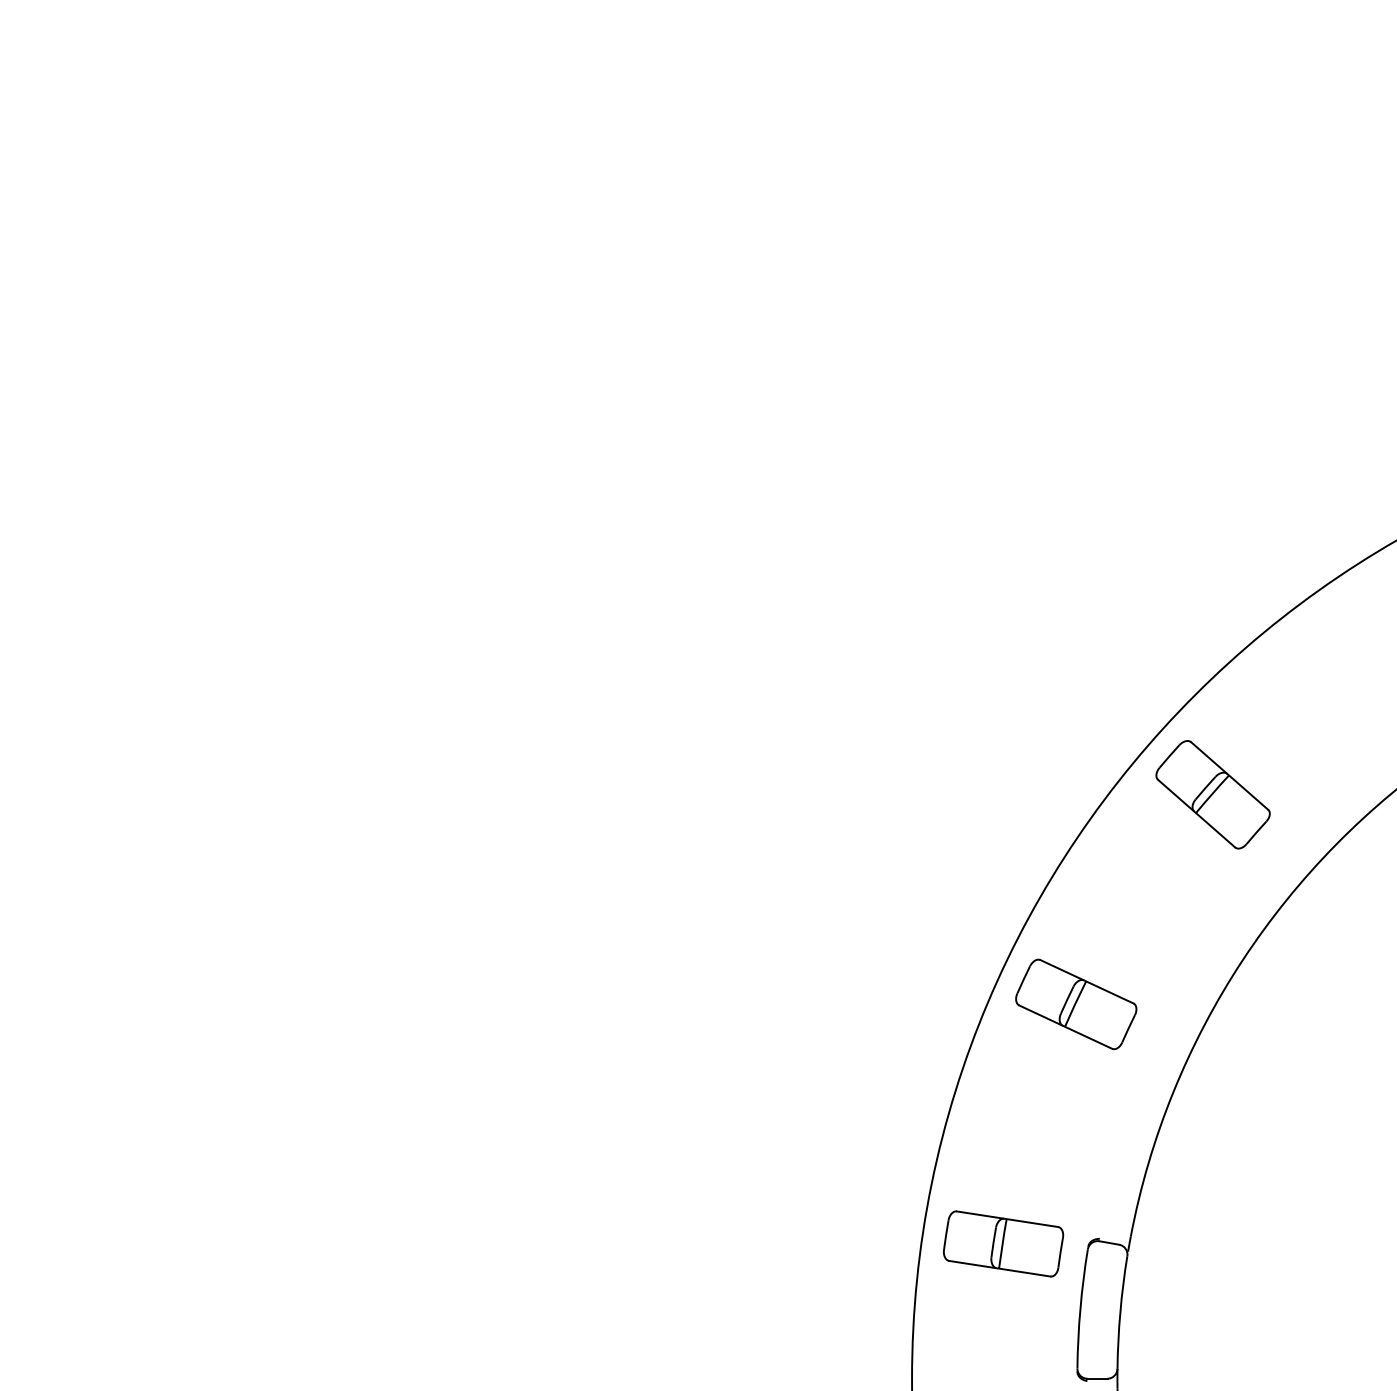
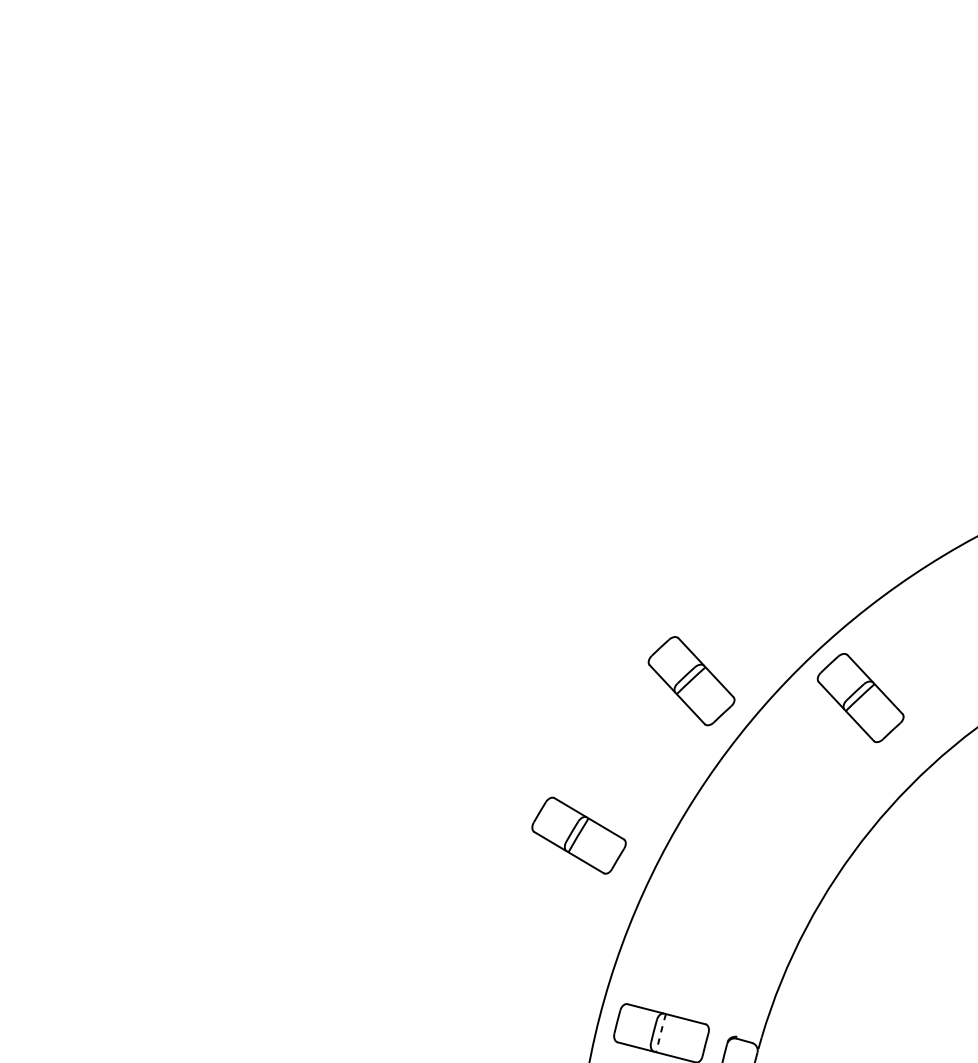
part: (996, 794) -> (691, 680), added
part: (1076, 1004) -> (579, 835), moved
line: (1002, 1243) -> (660, 1032), solid -> dashed

